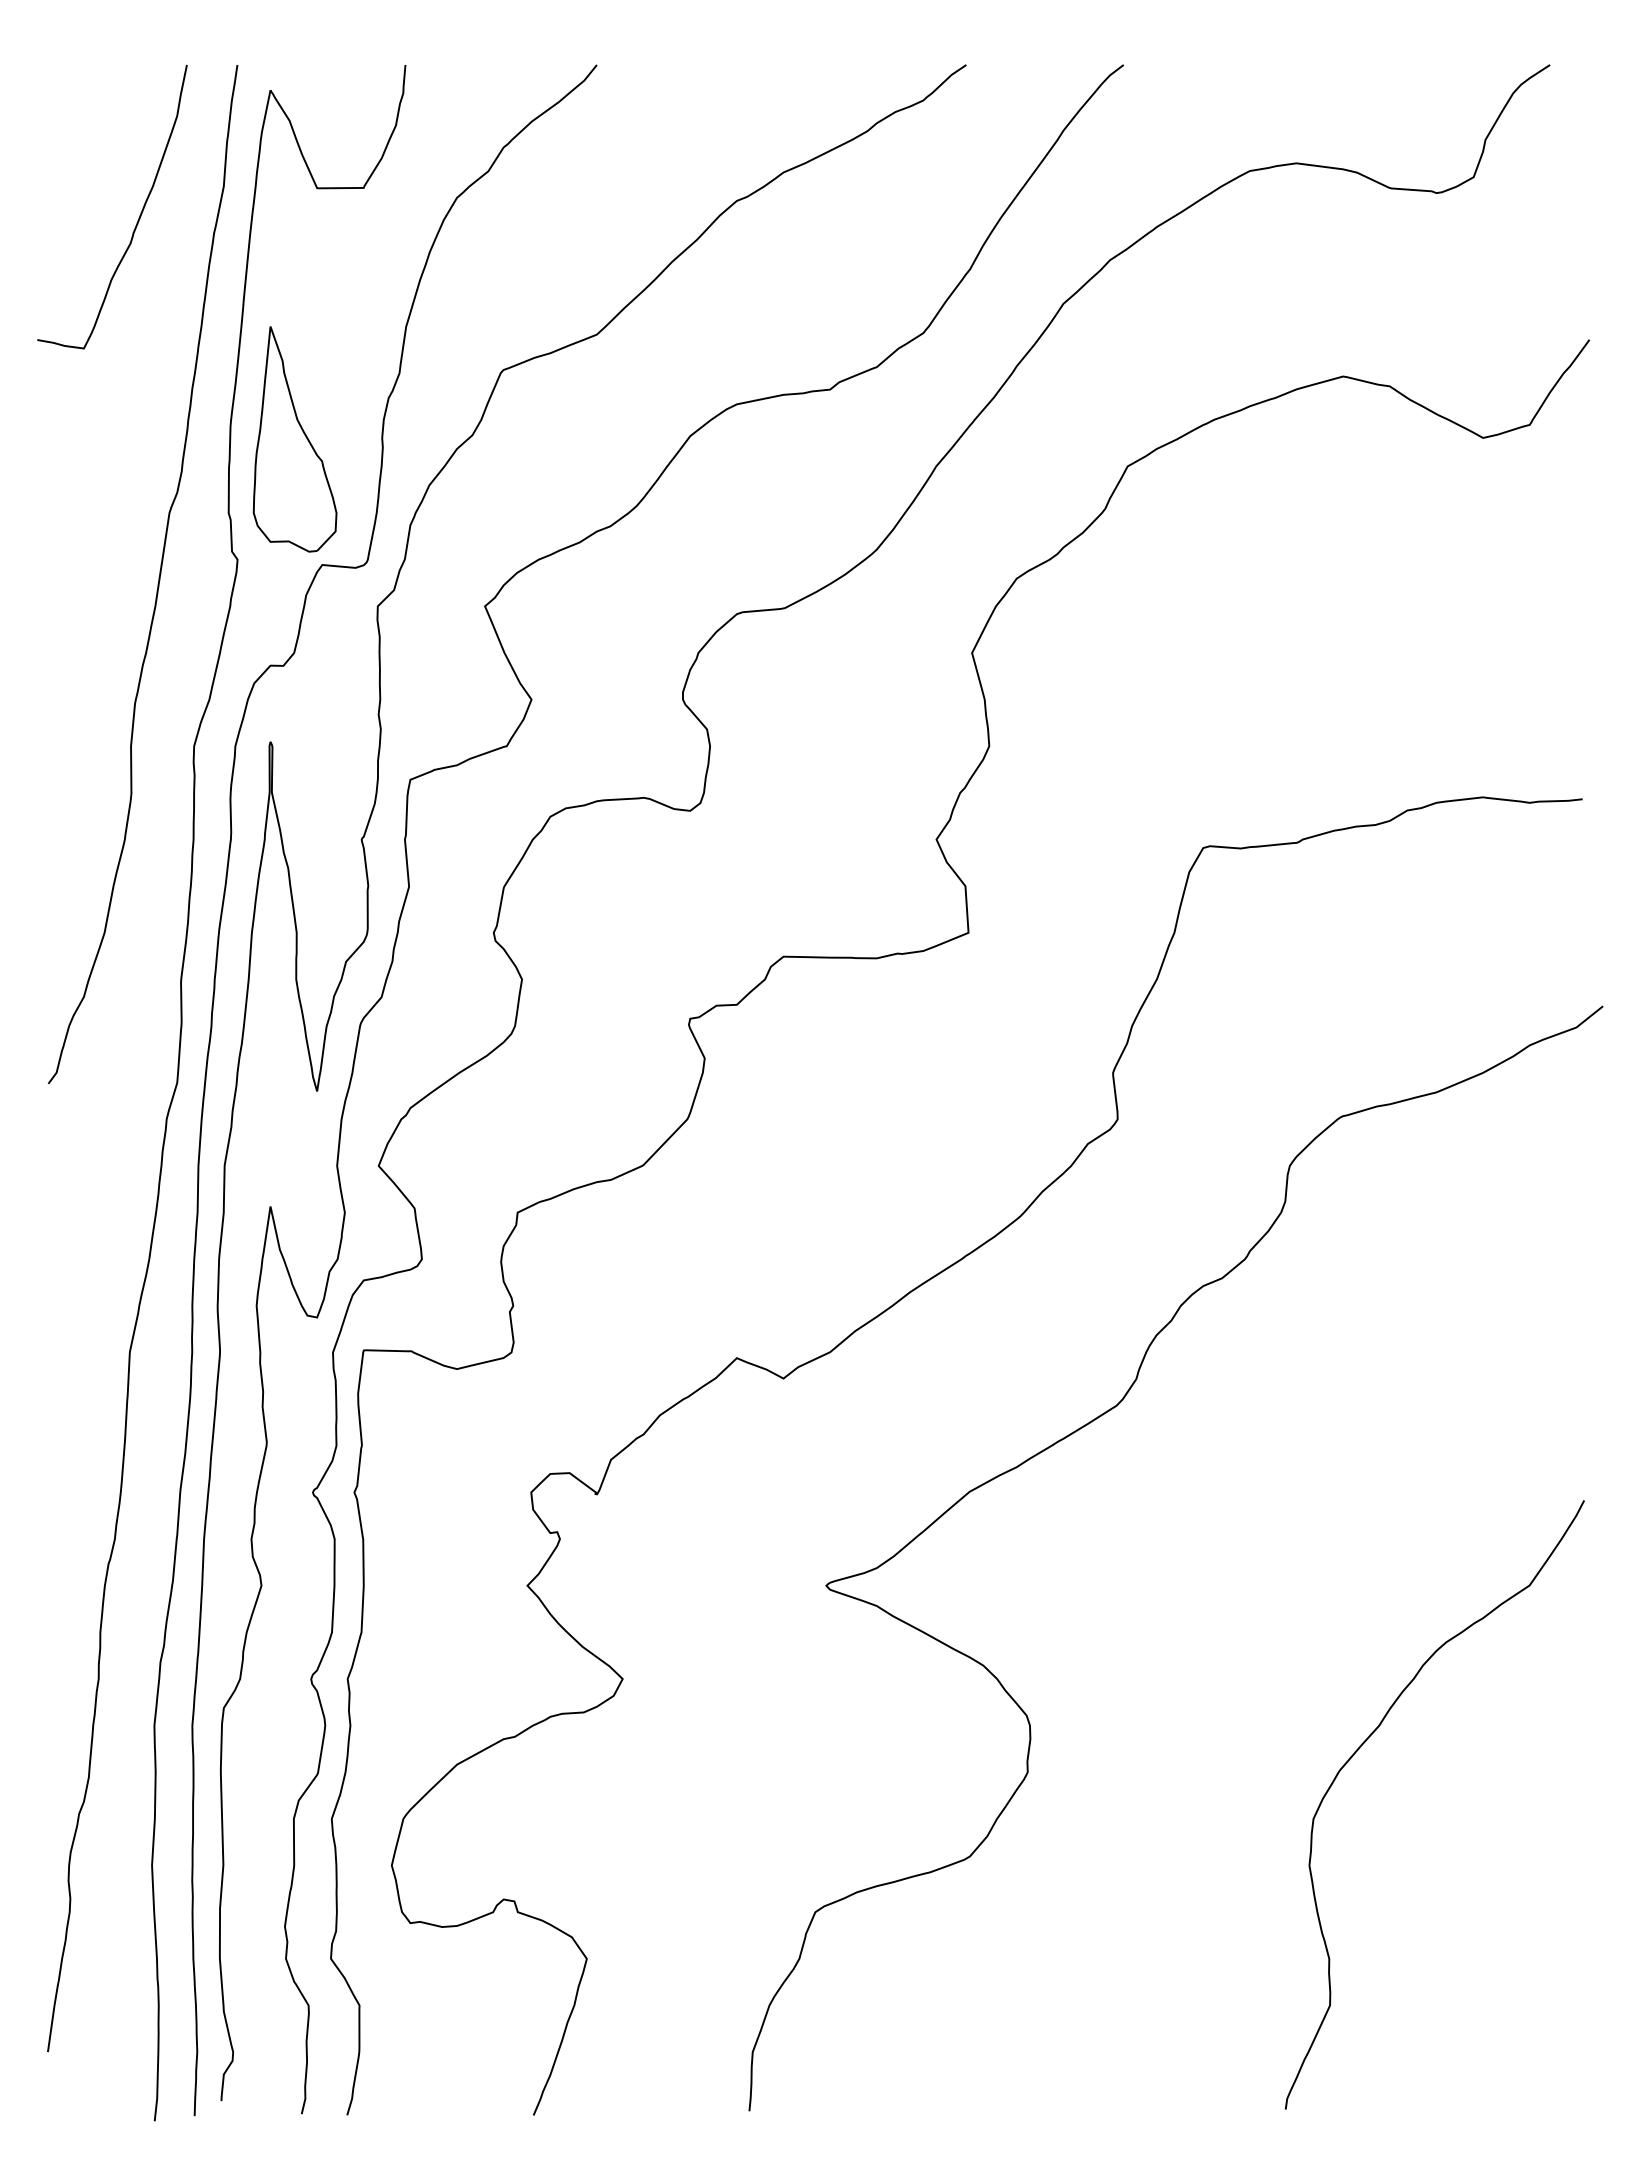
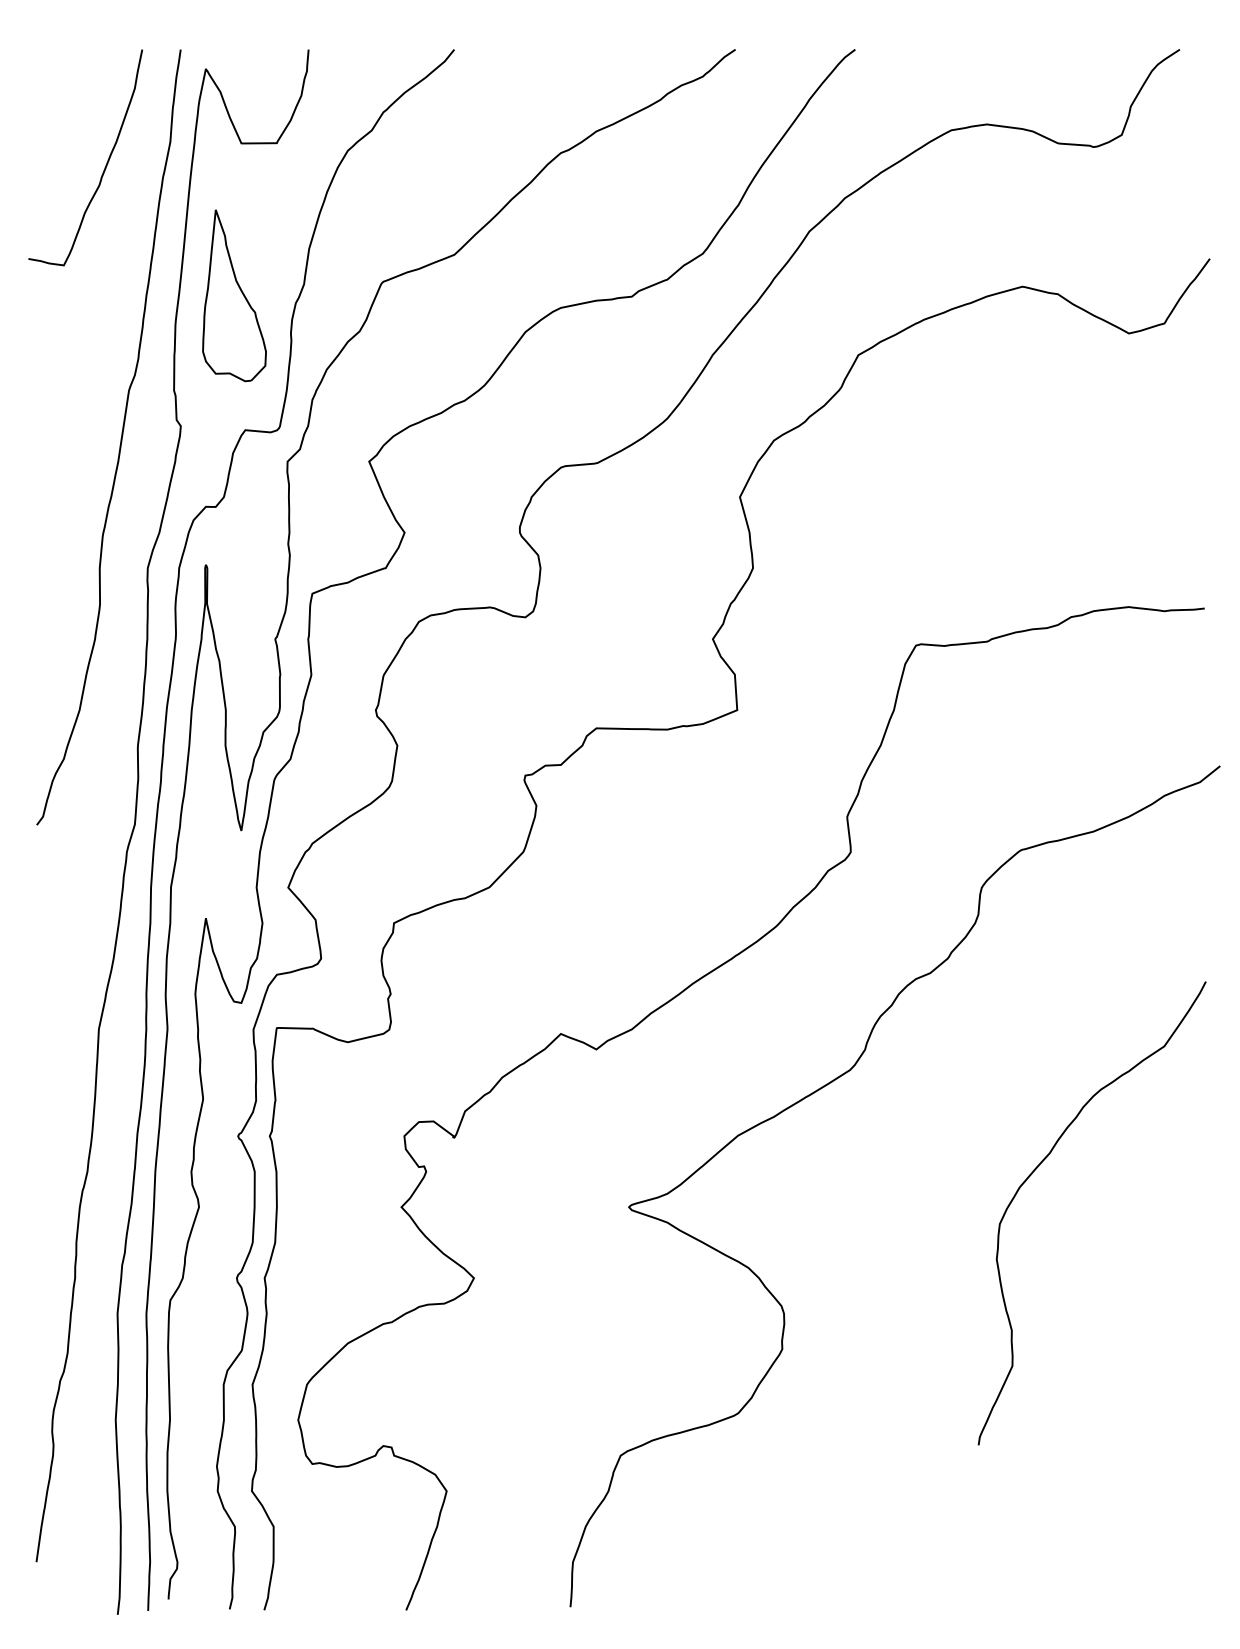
part: (294, 439) -> (234, 295), moved
curve: (1368, 1739) -> (1041, 1163), moved

